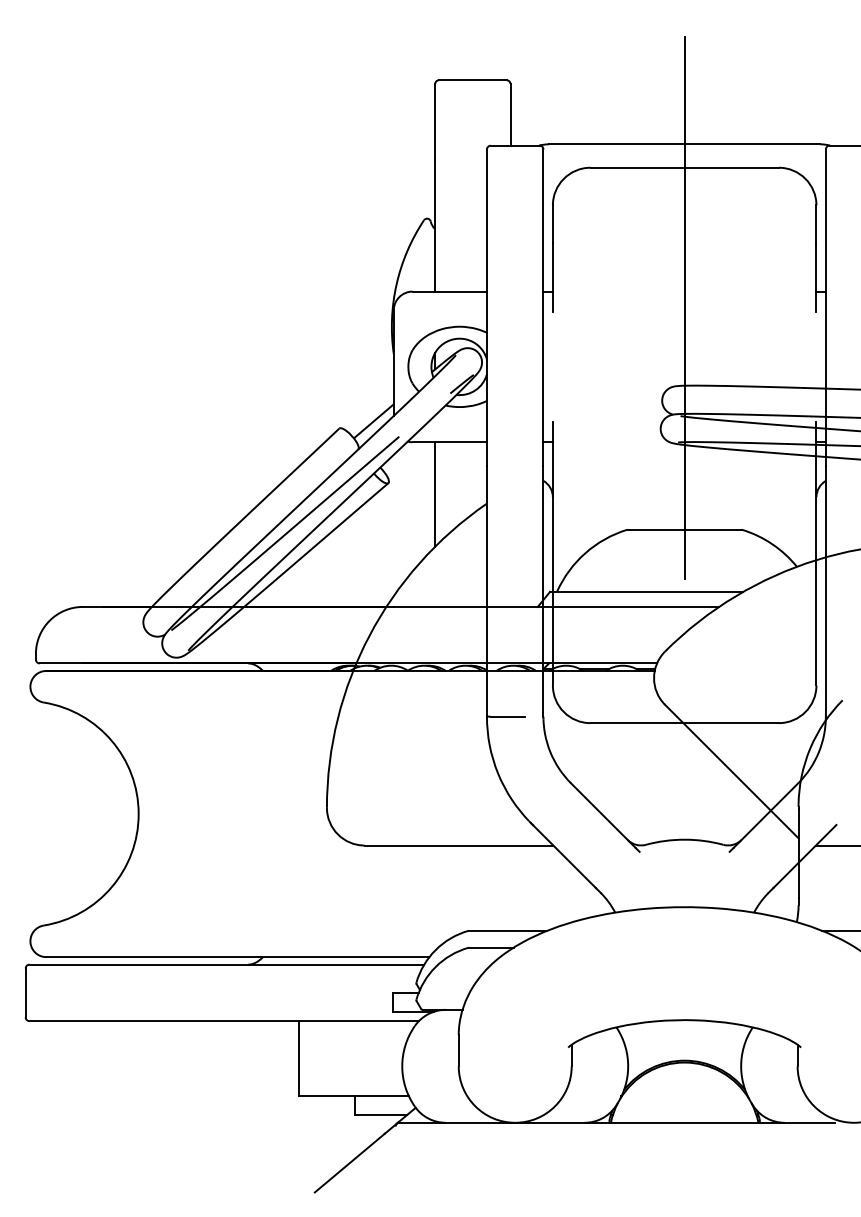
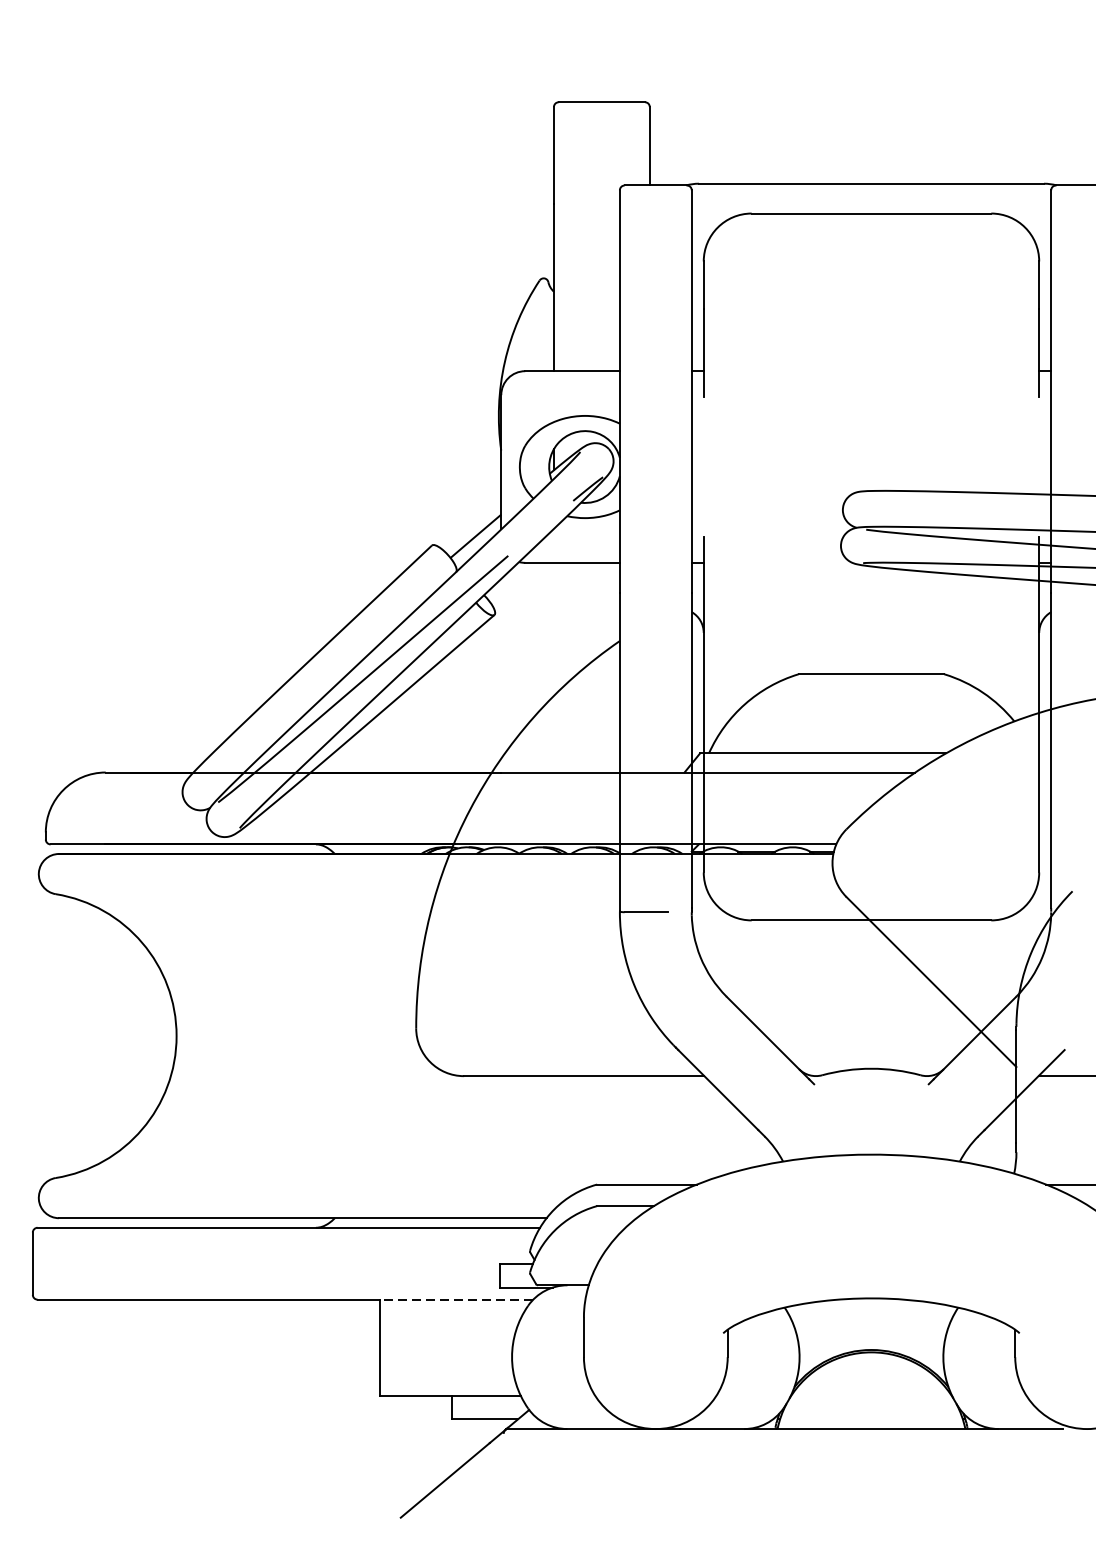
line: (684, 307) -> (871, 391), removed
line: (435, 494) -> (554, 629), removed
line: (358, 1021) -> (456, 1300), solid -> dashed

